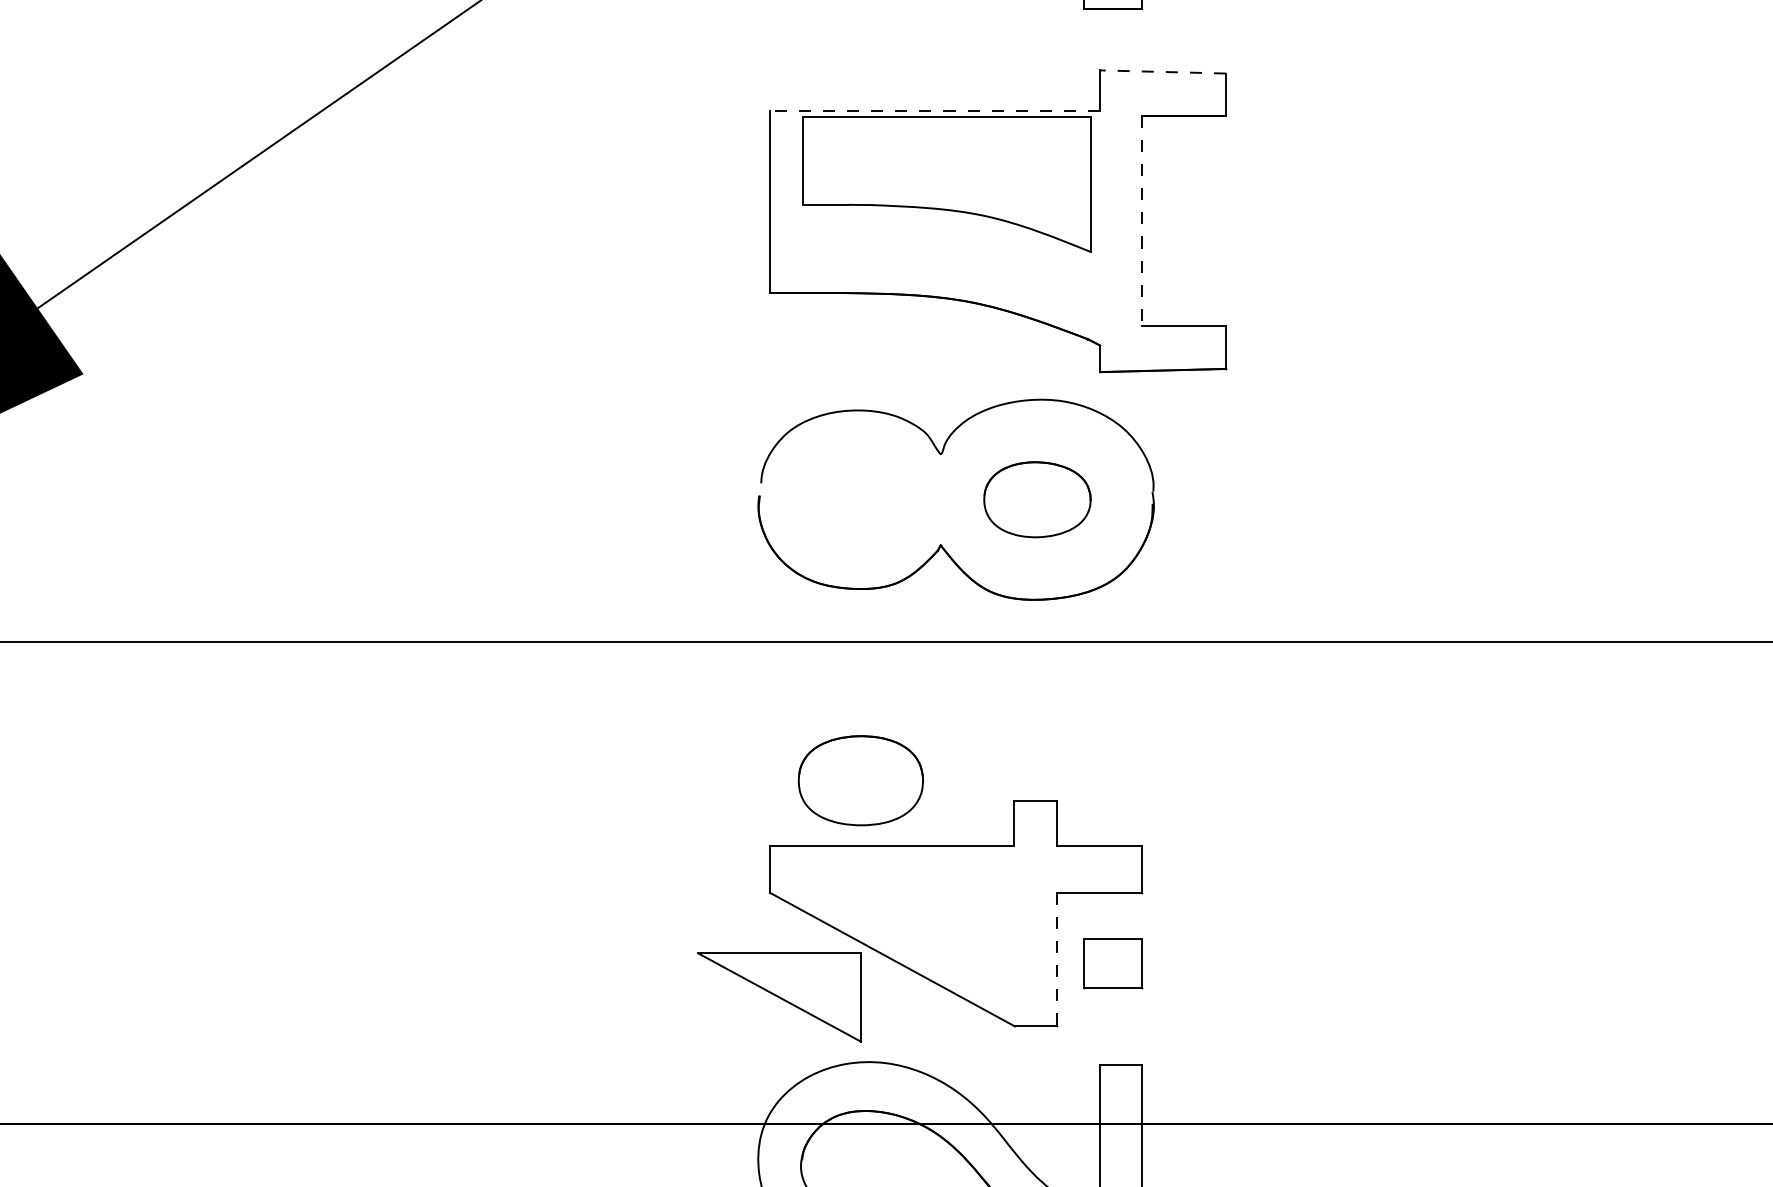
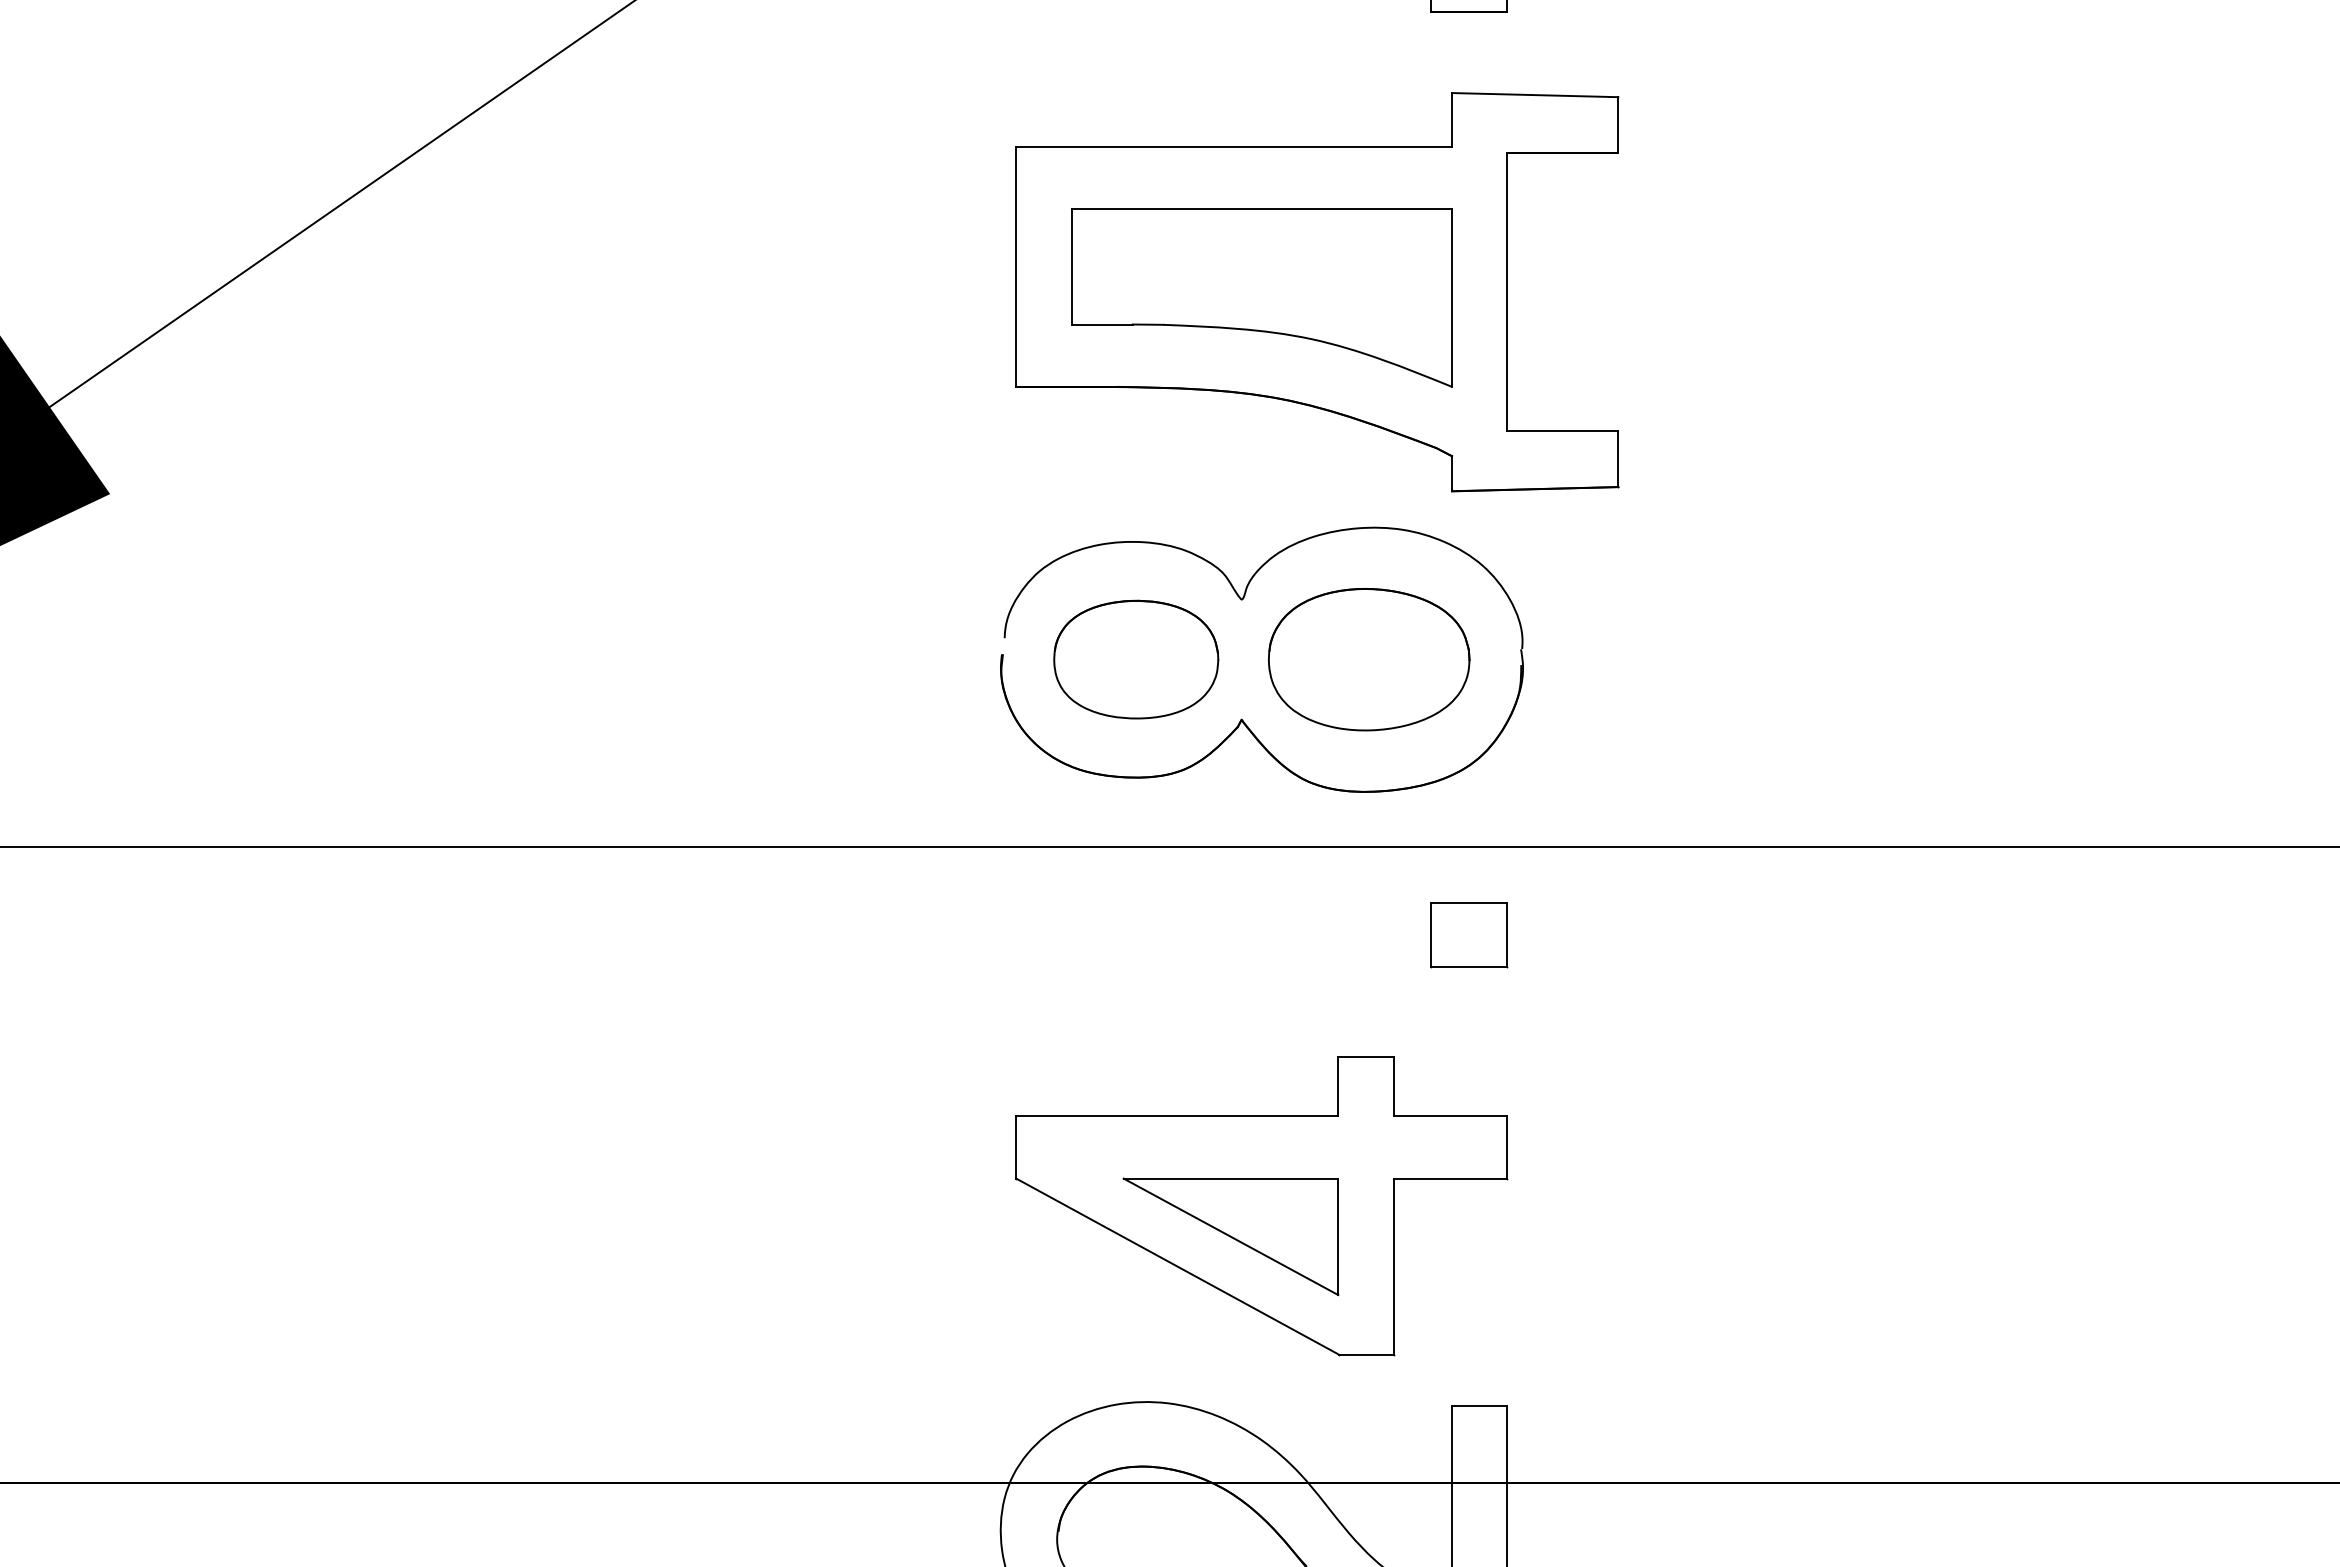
line: (1162, 72) -> (1534, 95), dashed -> solid
line: (935, 110) -> (1234, 146), dashed -> solid
part: (946, 184) -> (1261, 297), moved
line: (1142, 221) -> (1507, 292), dashed -> solid
part: (1037, 499) -> (1369, 659), size x1.43
part: (861, 780) -> (1136, 659), moved
line: (1056, 960) -> (1394, 1267), dashed -> solid
part: (1113, 963) -> (1469, 935), moved
part: (779, 997) -> (1230, 1236), moved

